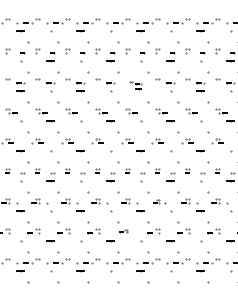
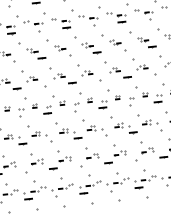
part: (135, 85) -> (61, 23), size x1.67
part: (159, 201) -> (94, 128), size x1.43
part: (123, 231) -> (64, 159), size x1.67

